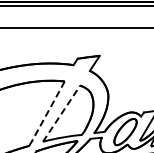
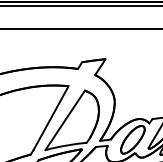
line: (48, 111) -> (51, 118), dashed -> solid
line: (61, 113) -> (65, 120), dashed -> solid

